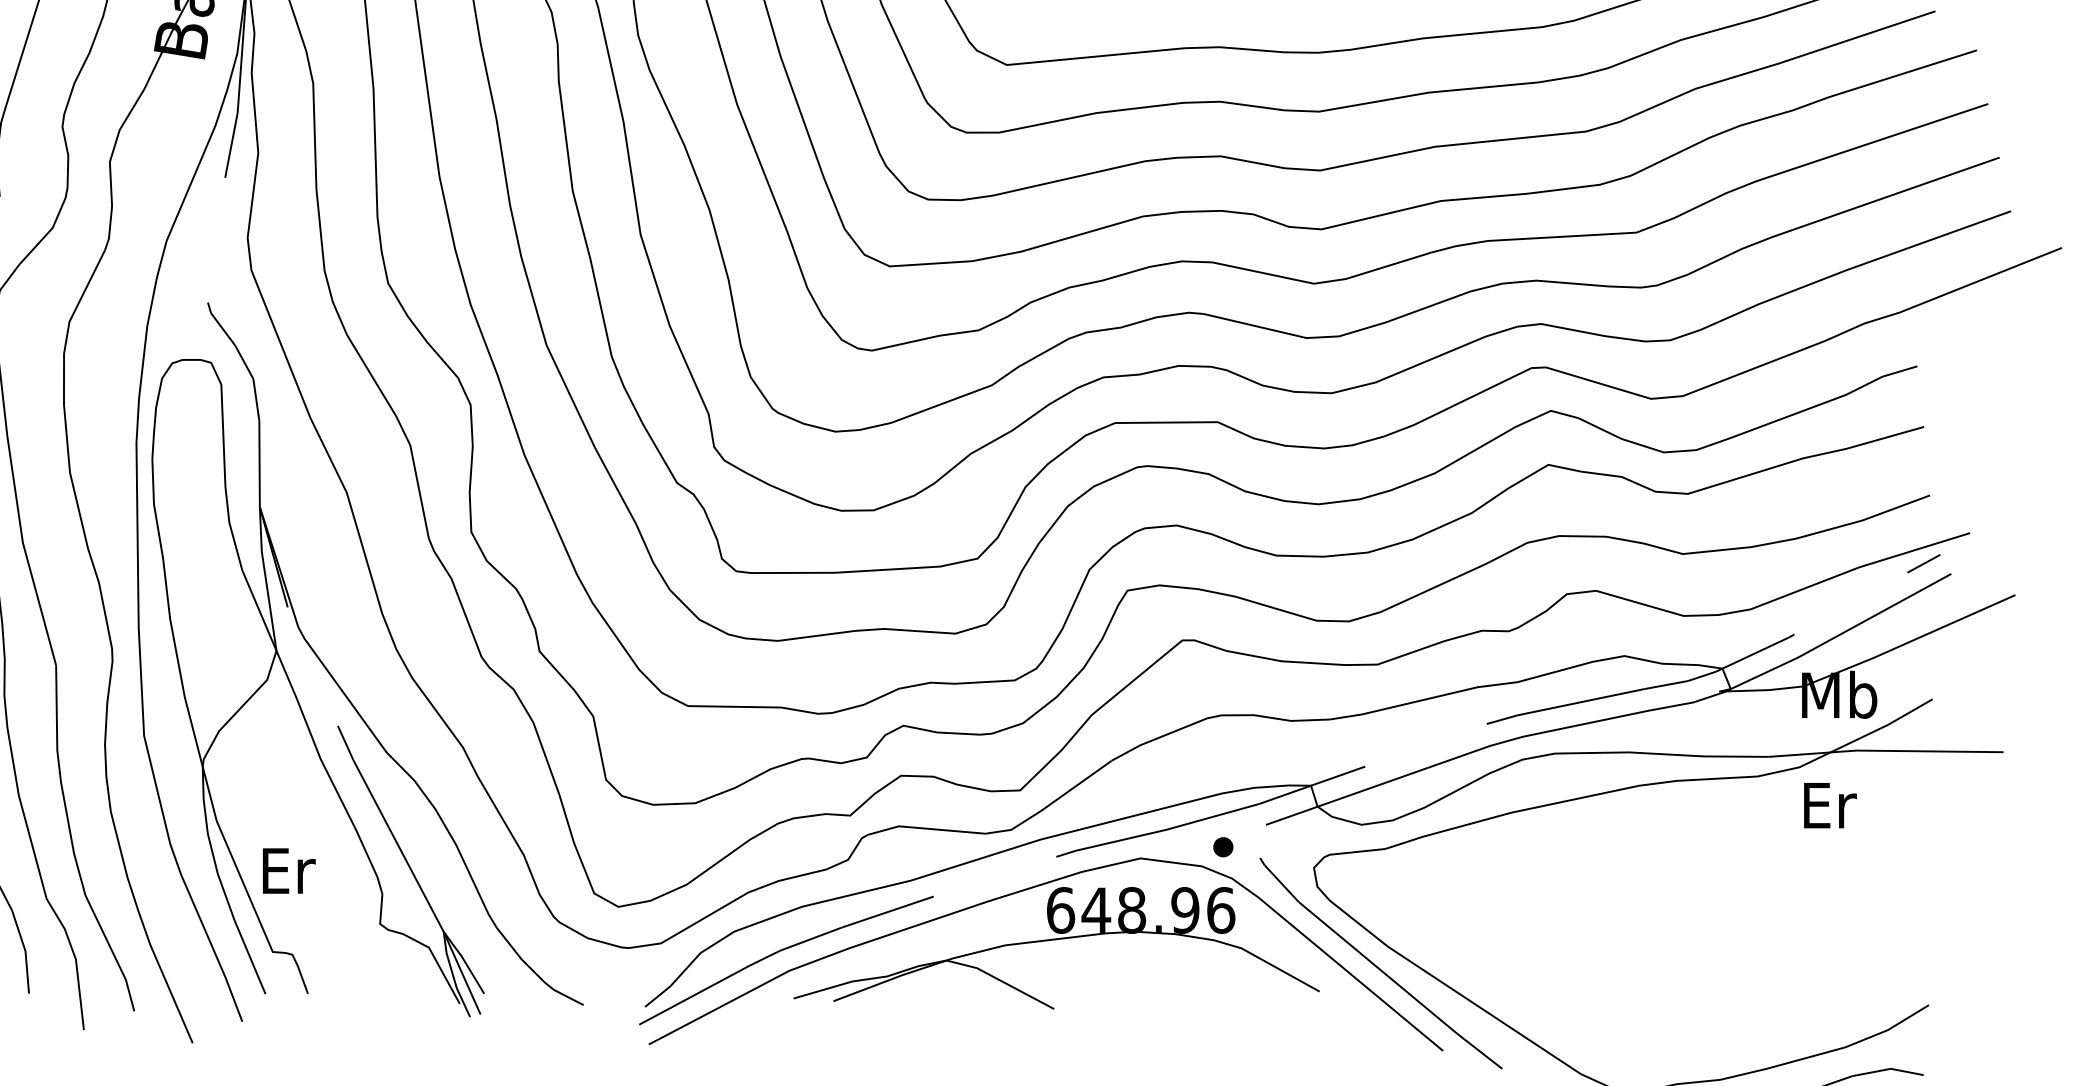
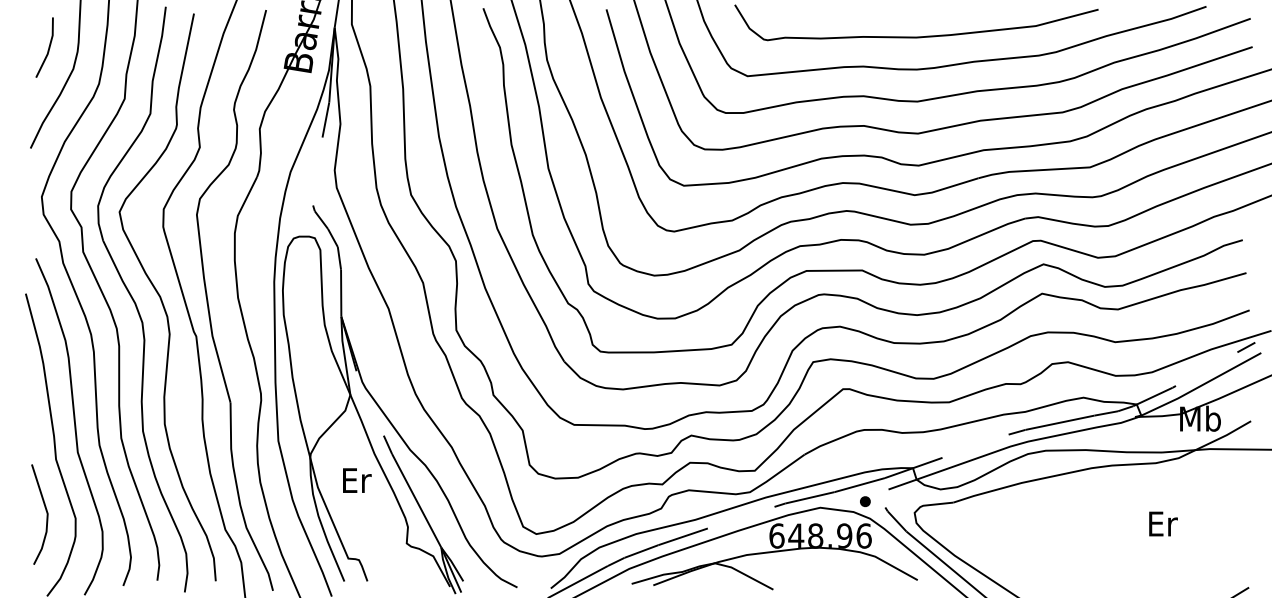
text: (1830, 804) -> (1163, 523), moved
text: (289, 870) -> (357, 480), moved

